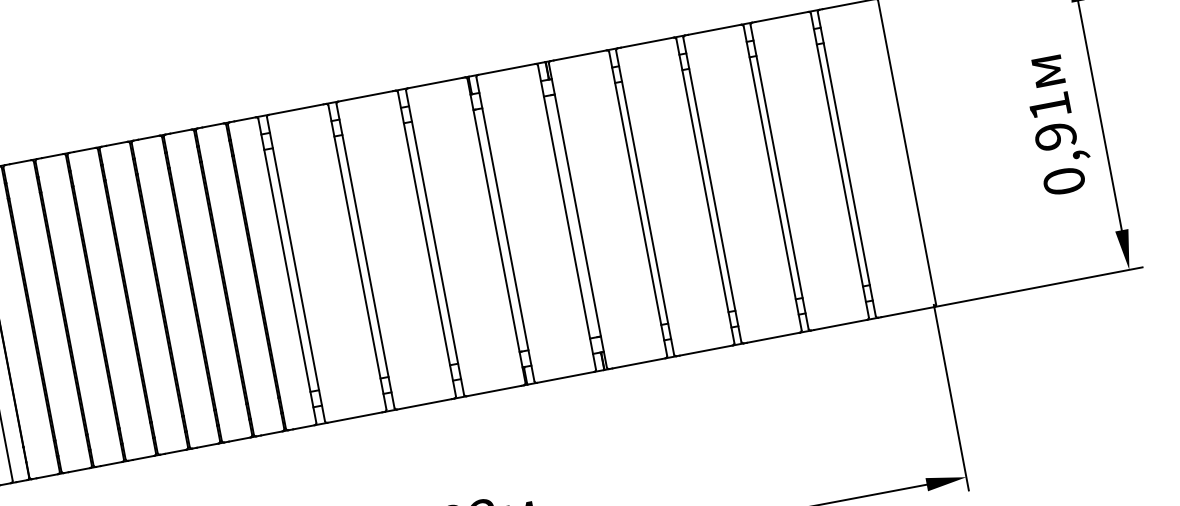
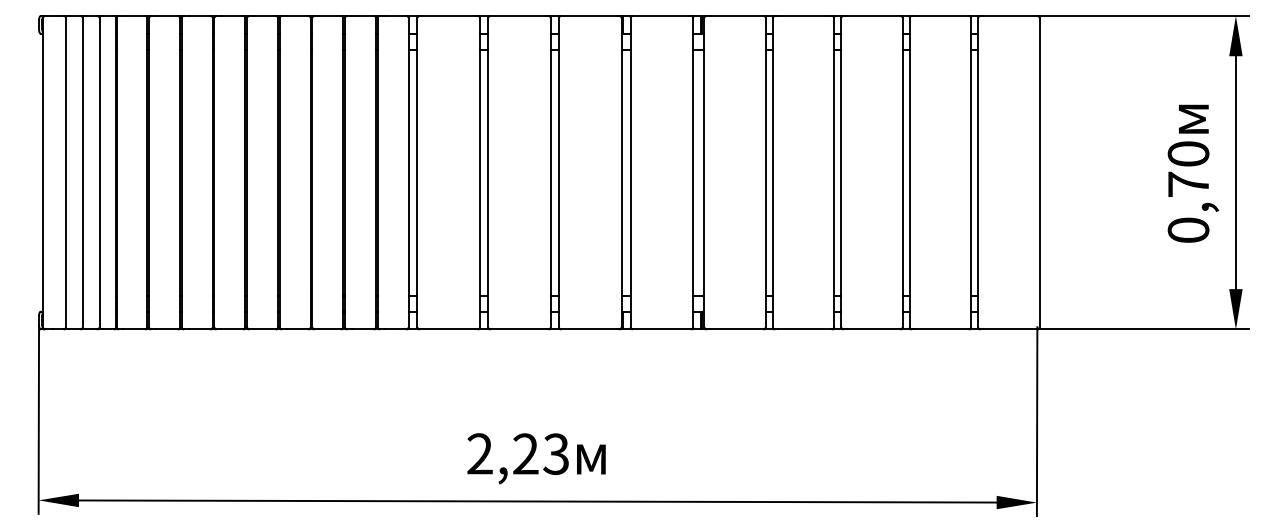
text: (1052, 121) -> (1188, 169), 0,91 -> 0,70

